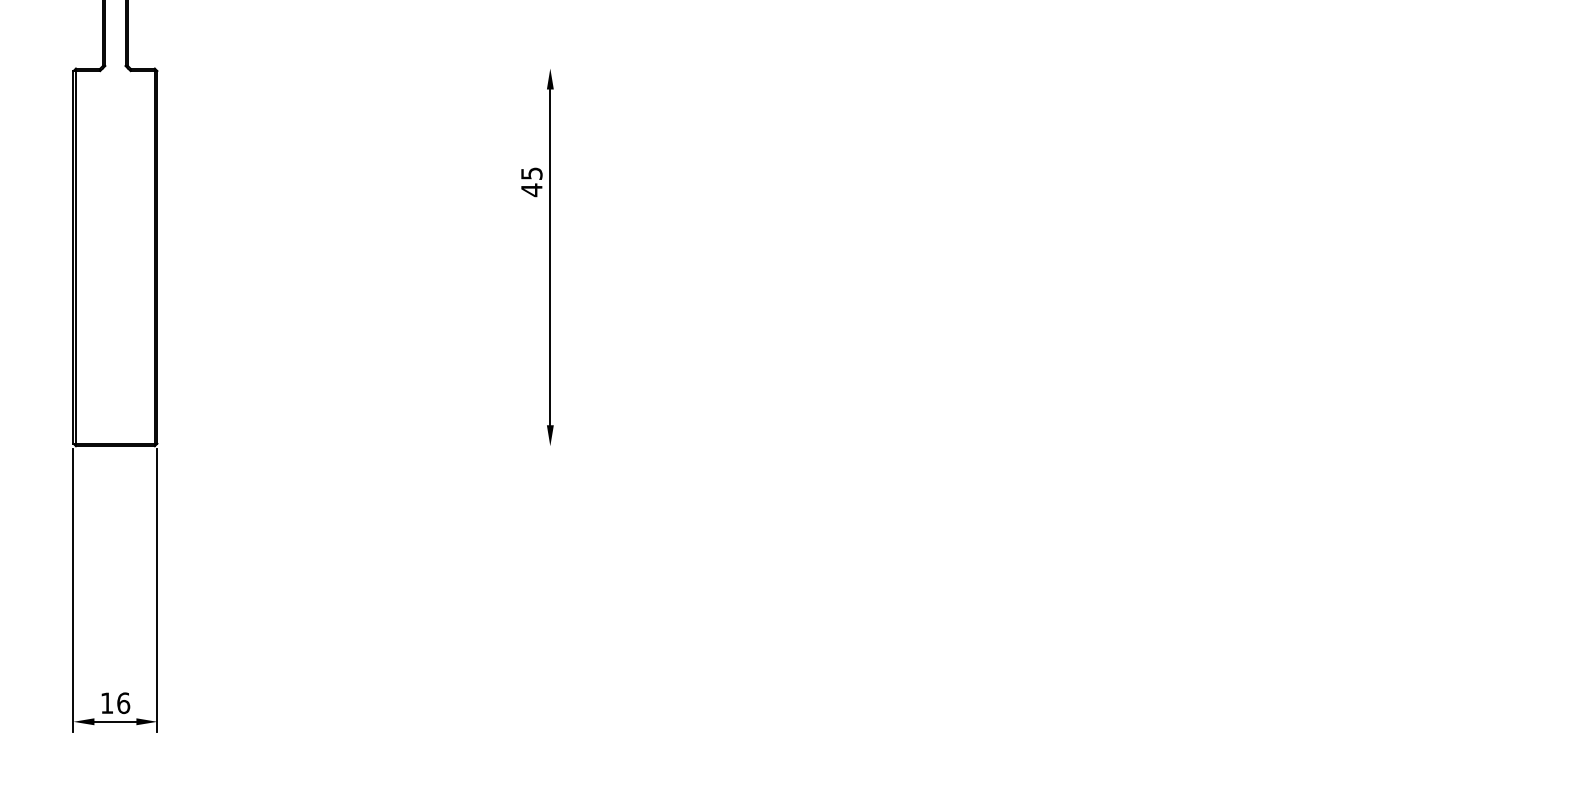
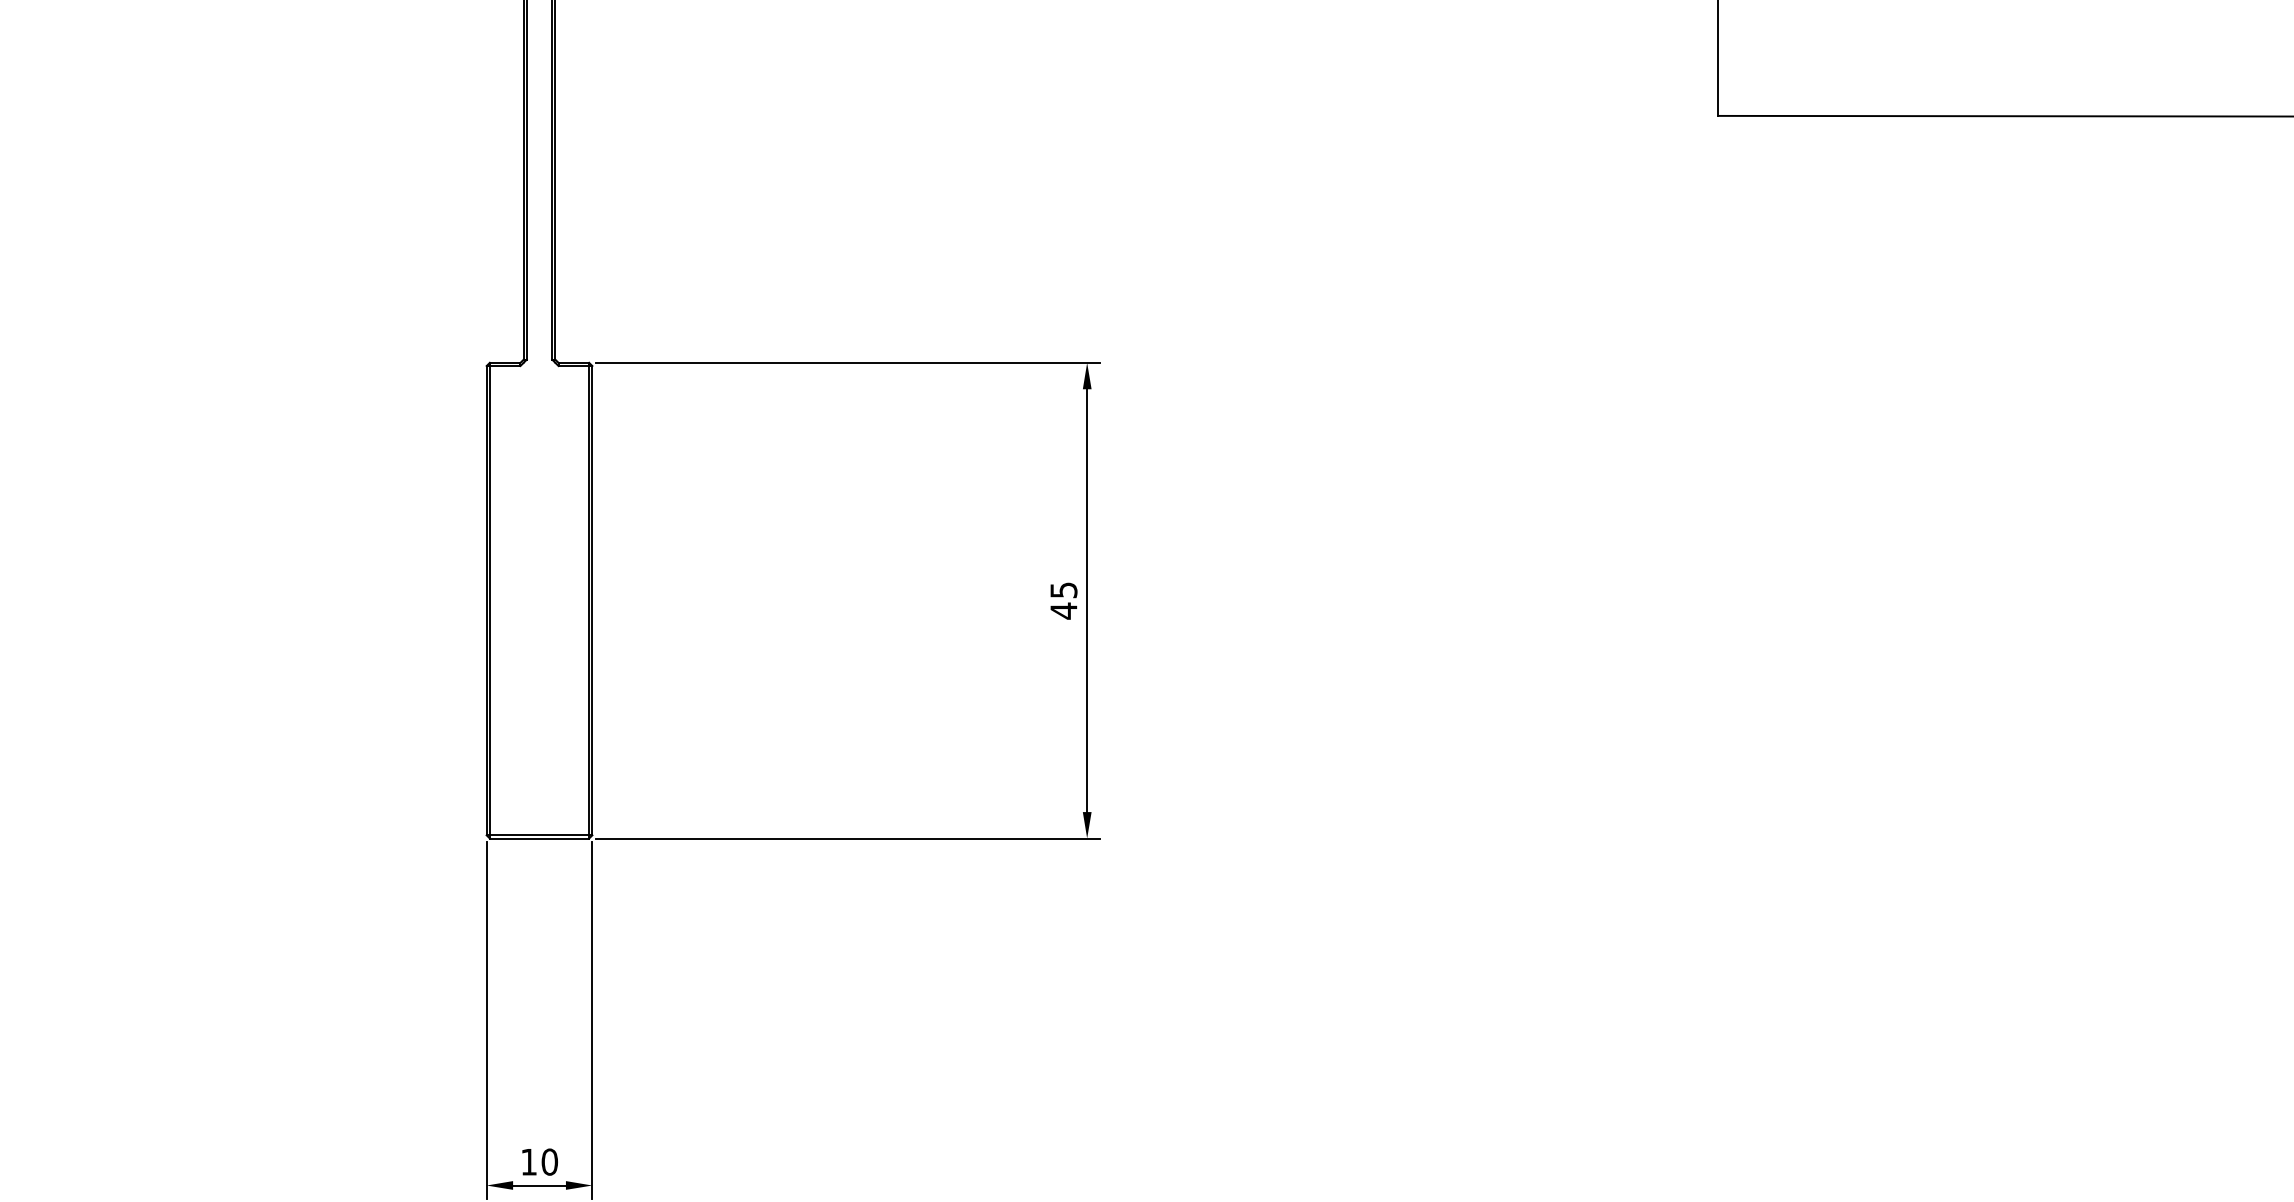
line: (360, 68) -> (847, 362), added
text: (531, 181) -> (1063, 600), moved
line: (360, 446) -> (847, 838), added
text: (123, 702) -> (549, 1161), 16 -> 10

